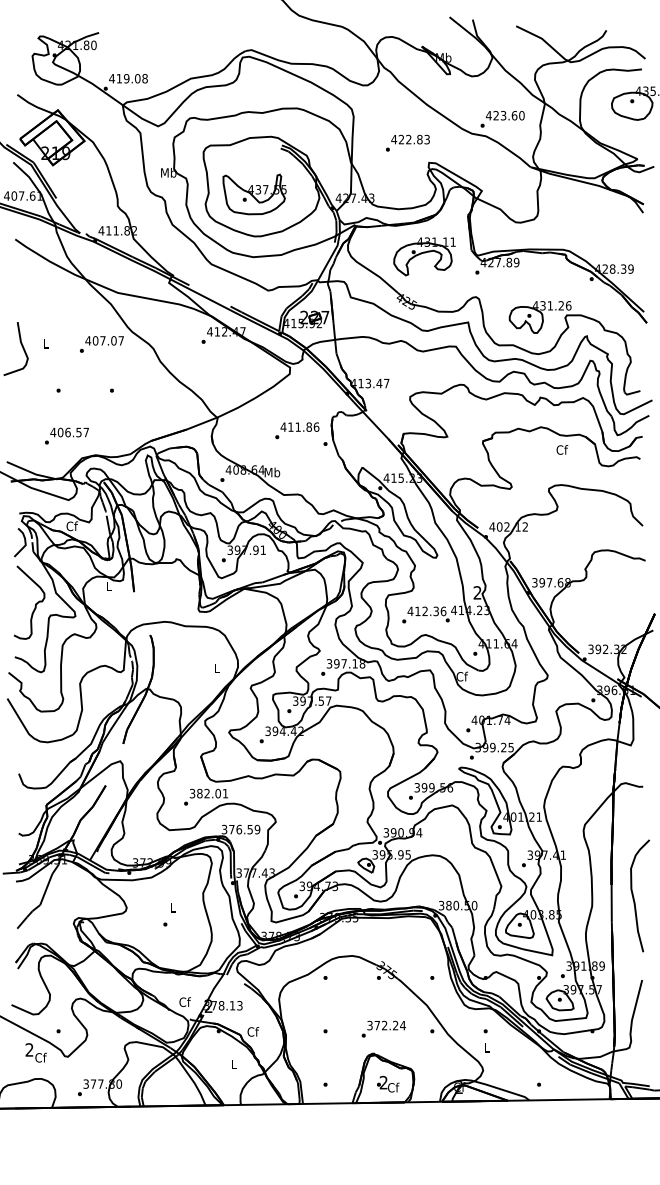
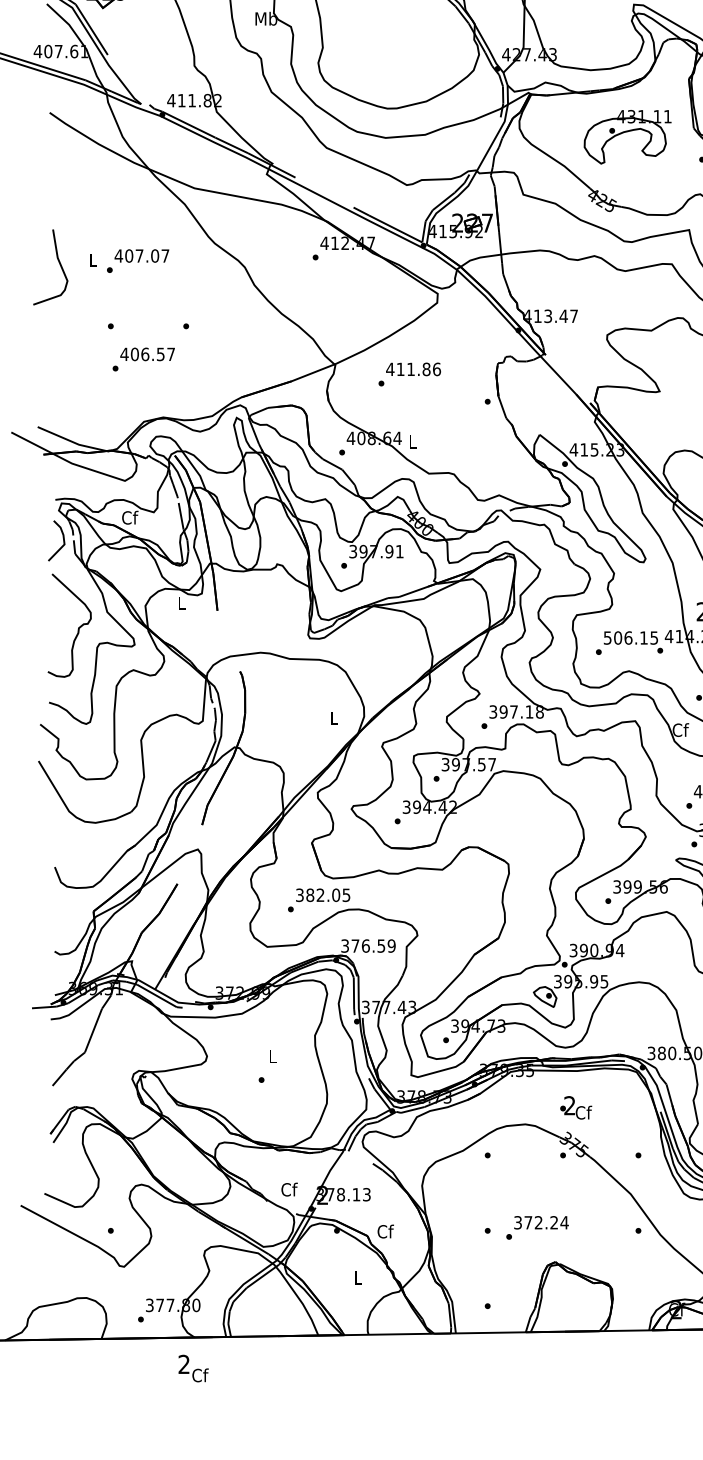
part: (254, 194) -> (387, 49), removed
text: (101, 344) -> (137, 261), moved
text: (297, 430) -> (410, 374), moved
text: (66, 435) -> (143, 358), moved
text: (272, 472) -> (412, 441), Mb -> L
text: (426, 611) -> (630, 638), 412.36 -> 506.15
text: (225, 793) -> (346, 895), 382.01 -> 382.05
text: (383, 1028) -> (537, 1226), moved
text: (35, 1052) -> (192, 1368), moved
text: (388, 1083) -> (576, 1106), moved

